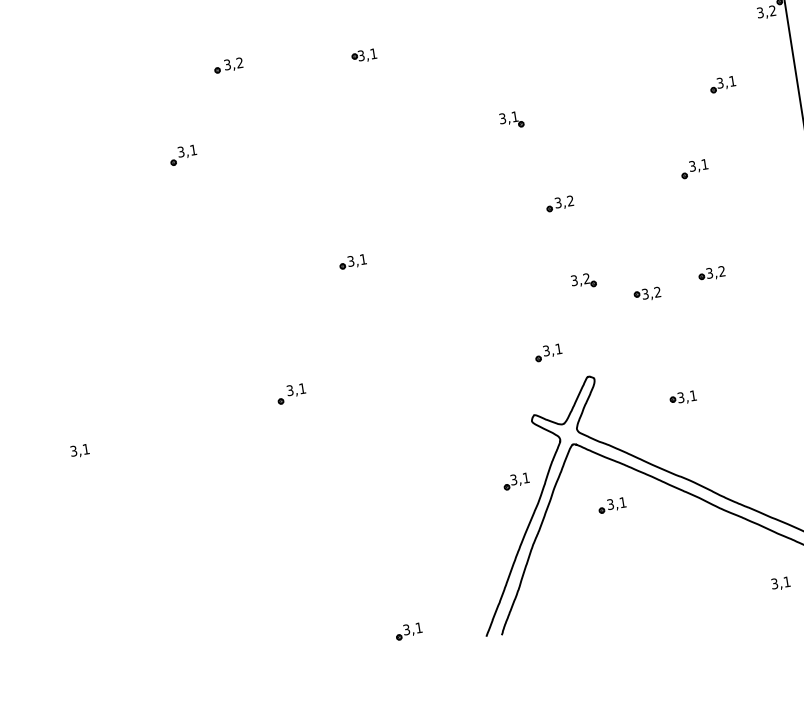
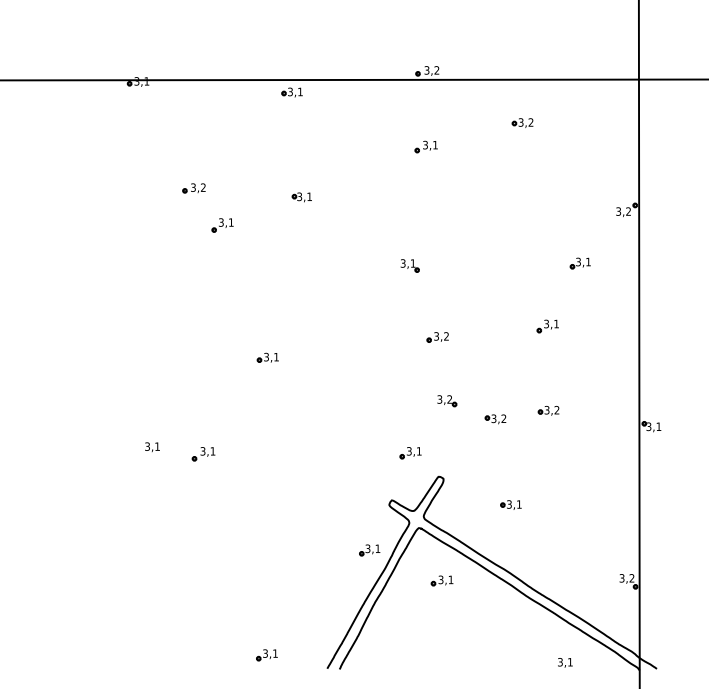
part: (183, 155) -> (222, 225), moved
text: (79, 450) -> (152, 446), moved

